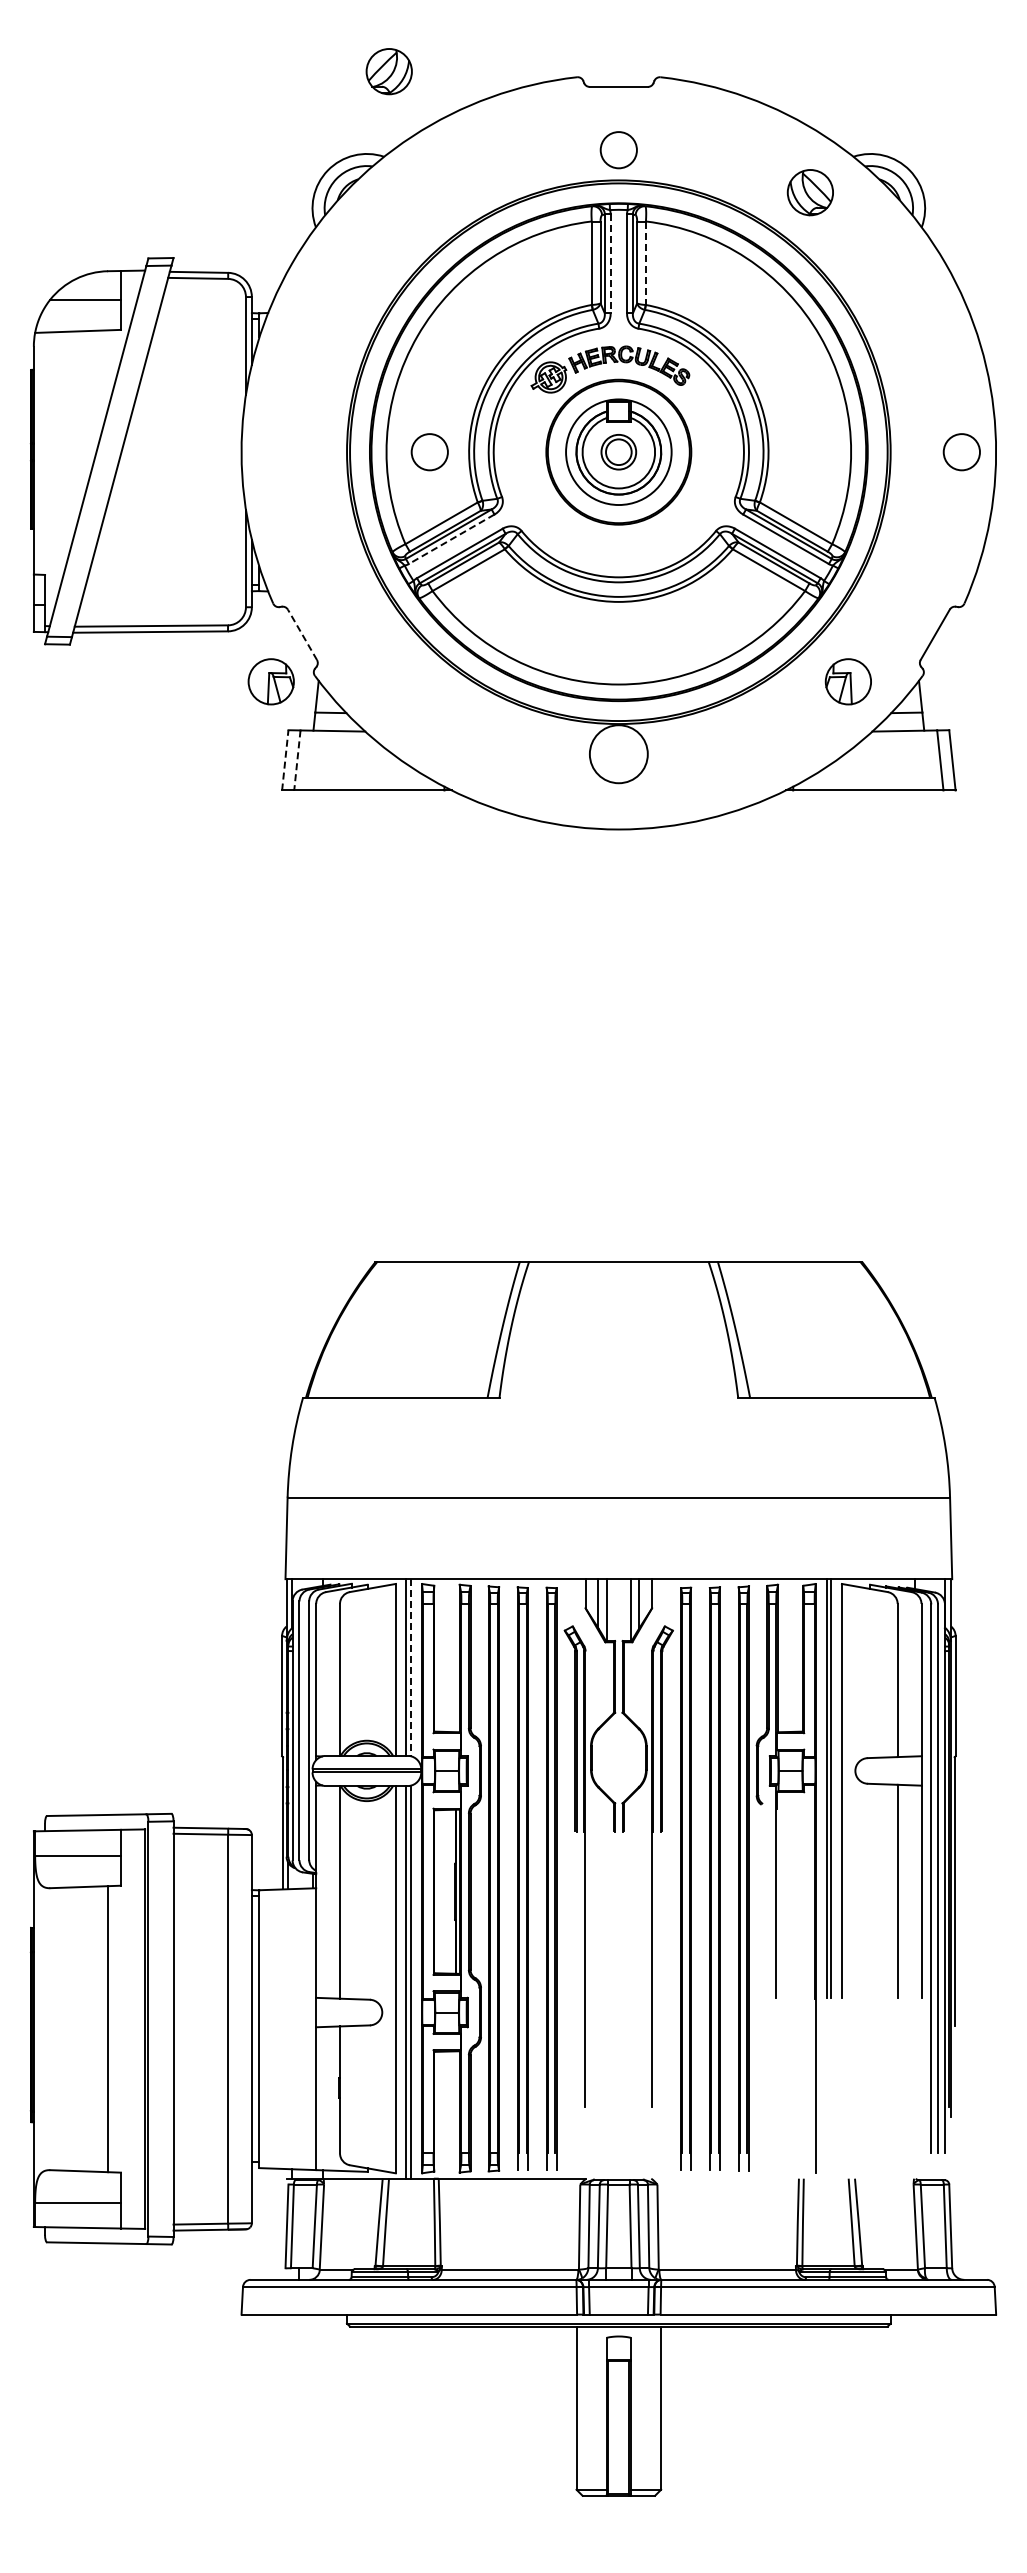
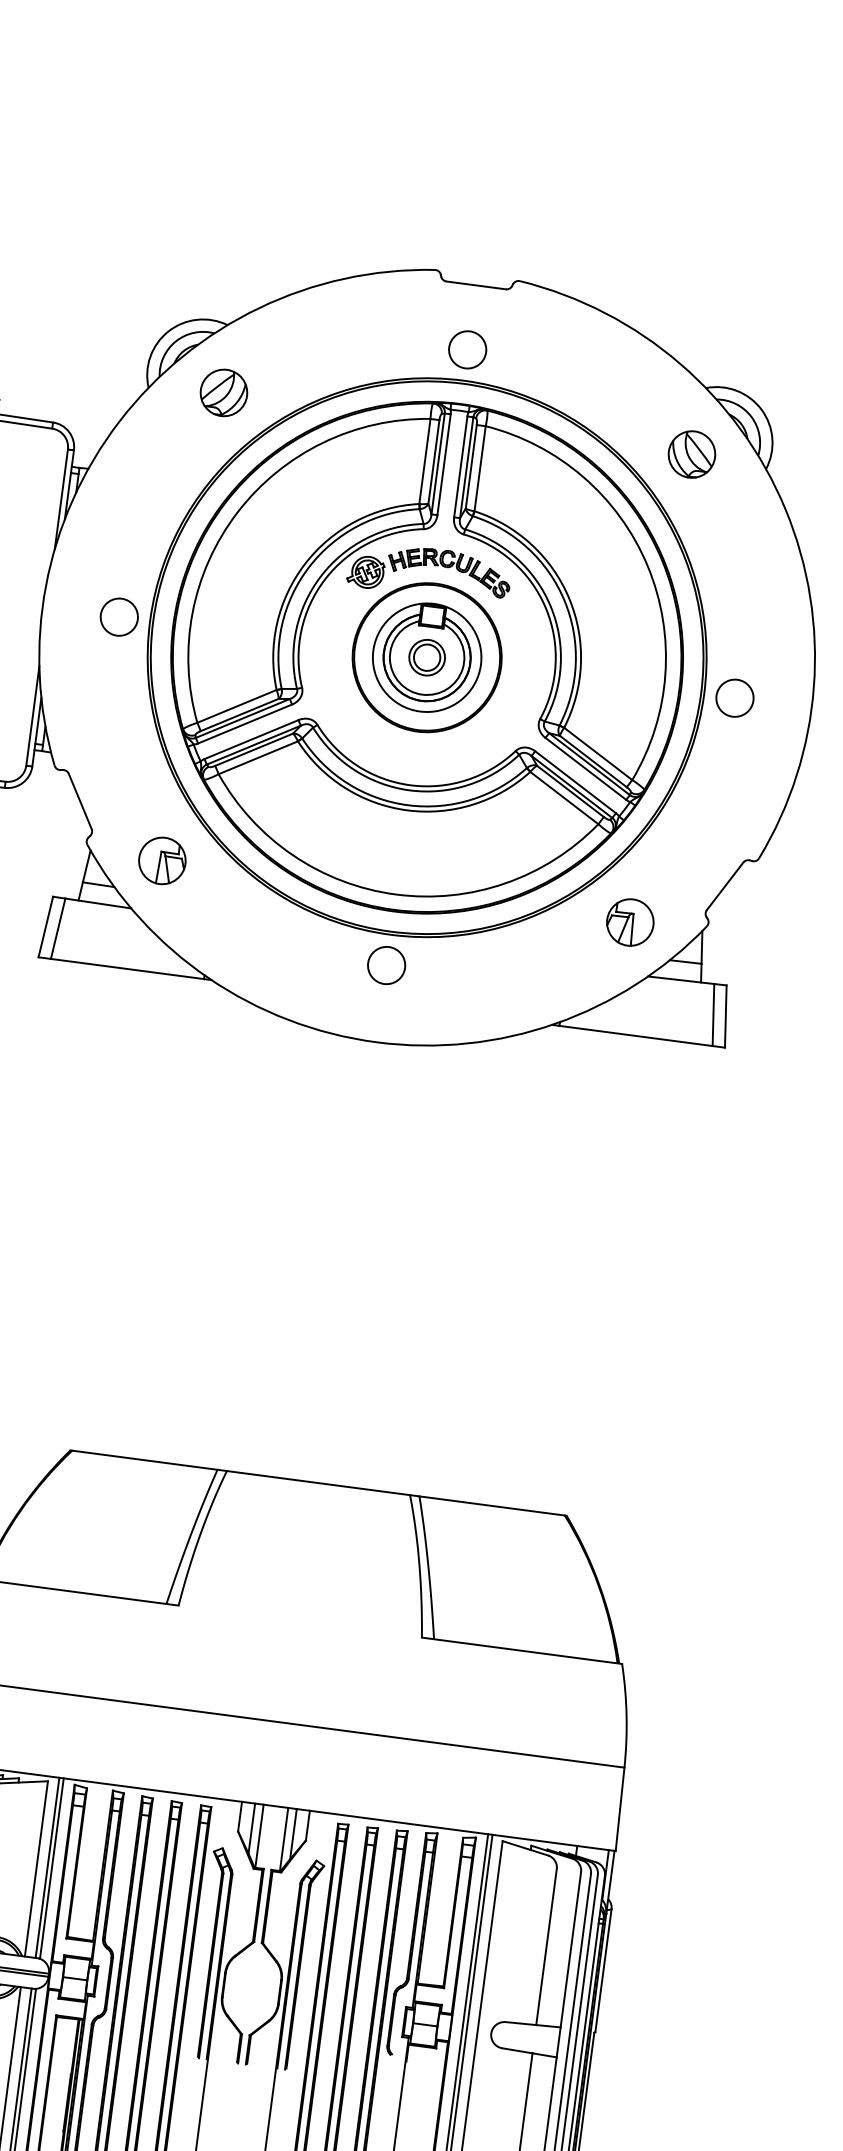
part: (388, 71) -> (223, 392), moved
part: (809, 192) -> (691, 454), moved
line: (645, 263) -> (479, 468), dashed -> solid
line: (610, 264) -> (443, 465), dashed -> solid
circle: (429, 452) -> (118, 617), moved
circle: (961, 452) -> (734, 698), moved
line: (451, 539) -> (244, 724), dashed -> solid
line: (302, 634) -> (80, 801), dashed -> solid
part: (270, 681) -> (161, 860), moved
circle: (618, 754) -> (386, 965), size x0.62
line: (285, 759) -> (46, 926), dashed -> solid
line: (297, 760) -> (58, 928), dashed -> solid
line: (410, 1667) -> (51, 1868), dashed -> solid

